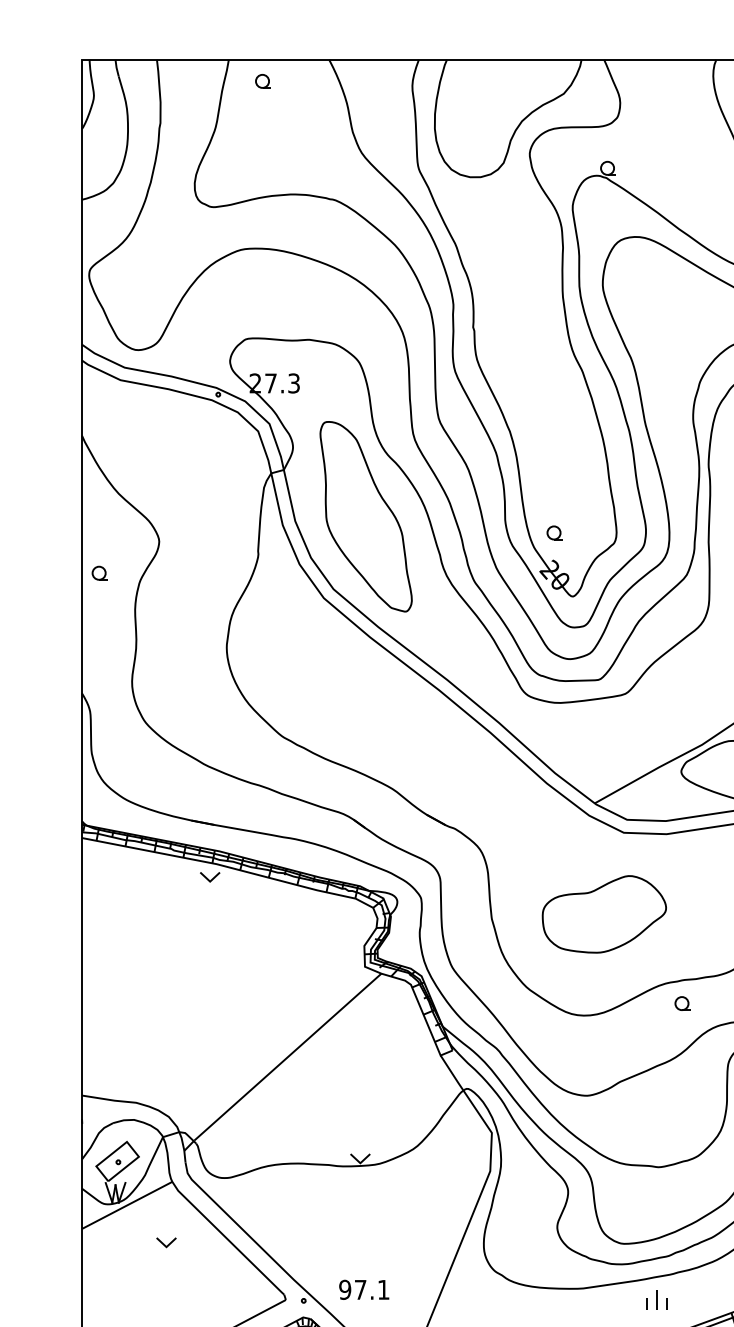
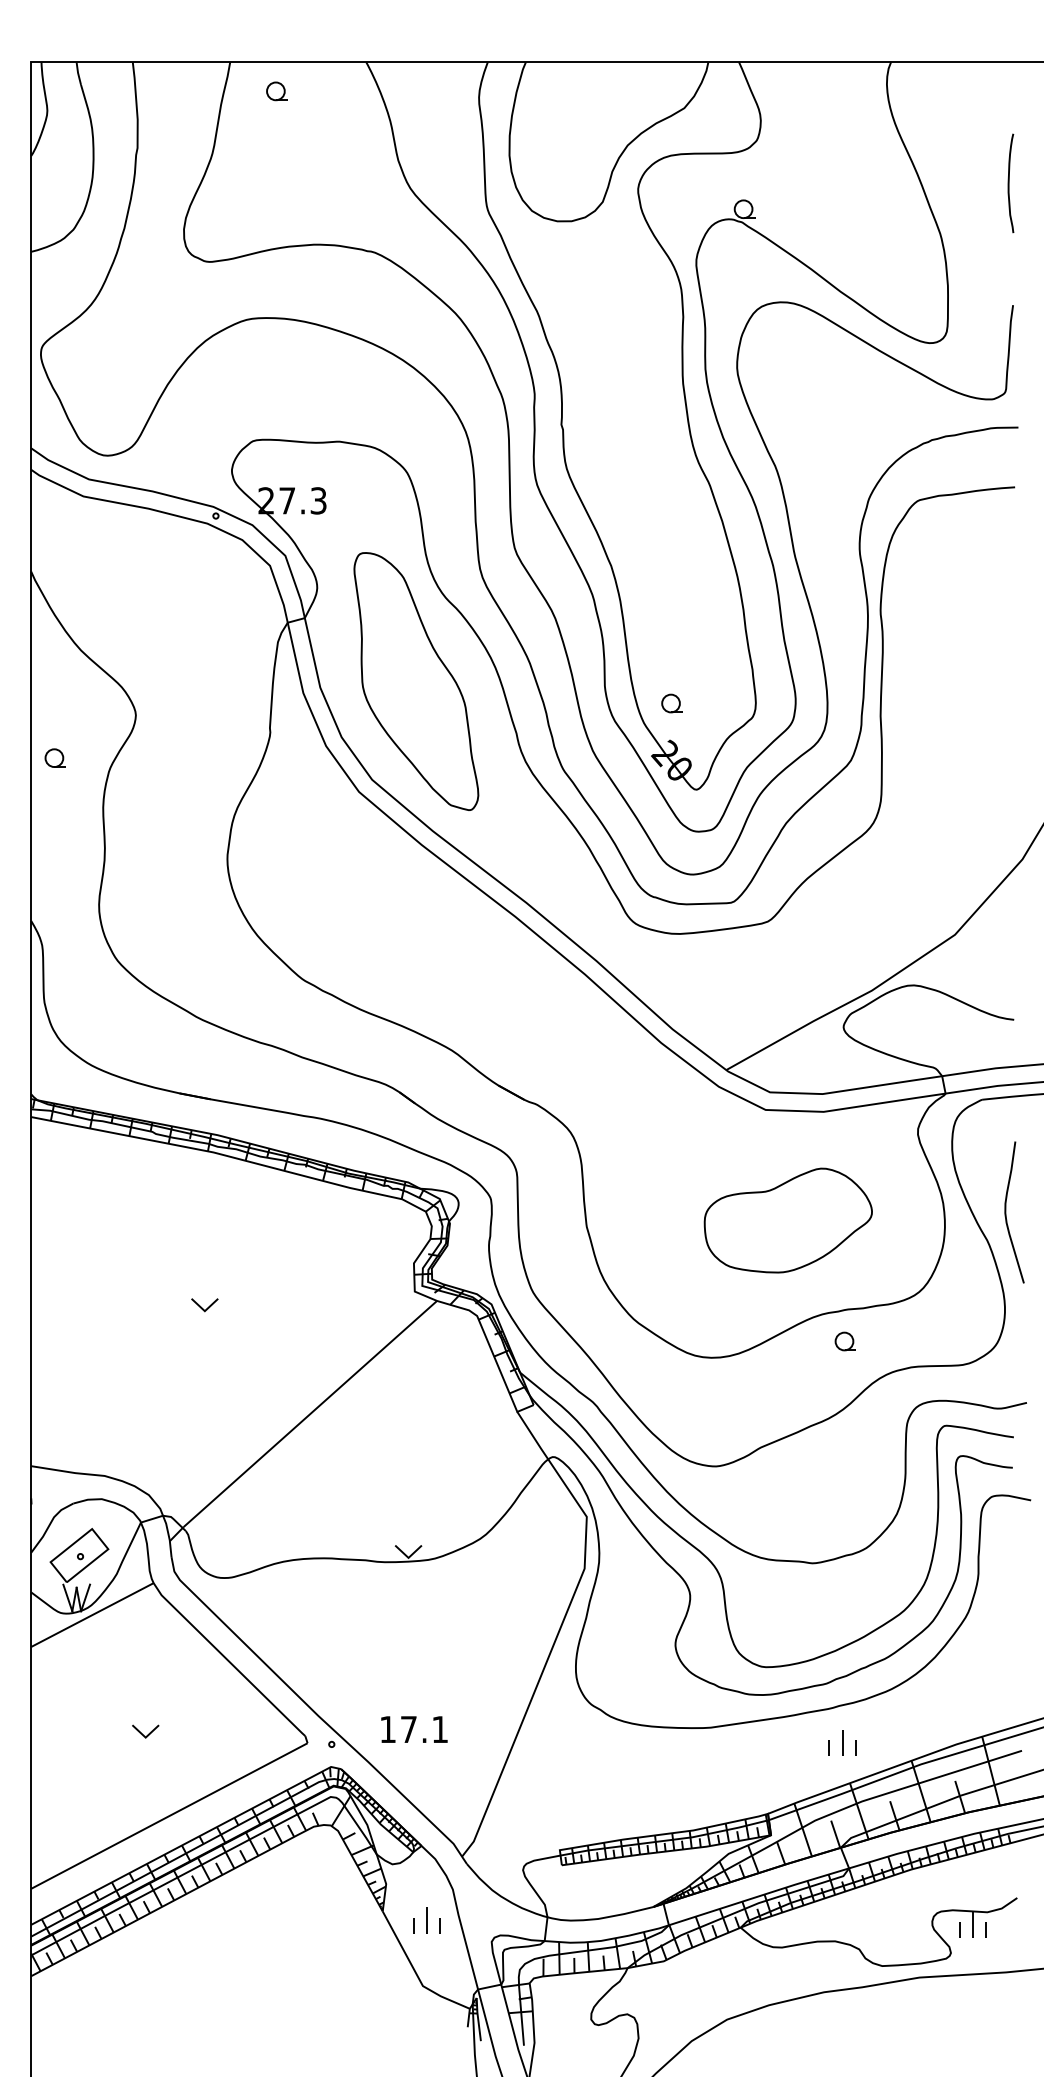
part: (209, 877) -> (204, 1305), moved
part: (603, 914) -> (787, 1220), moved
part: (166, 1242) -> (145, 1731), moved
text: (344, 1289) -> (387, 1729), 97.1 -> 17.1
part: (656, 1299) -> (842, 1742), moved

